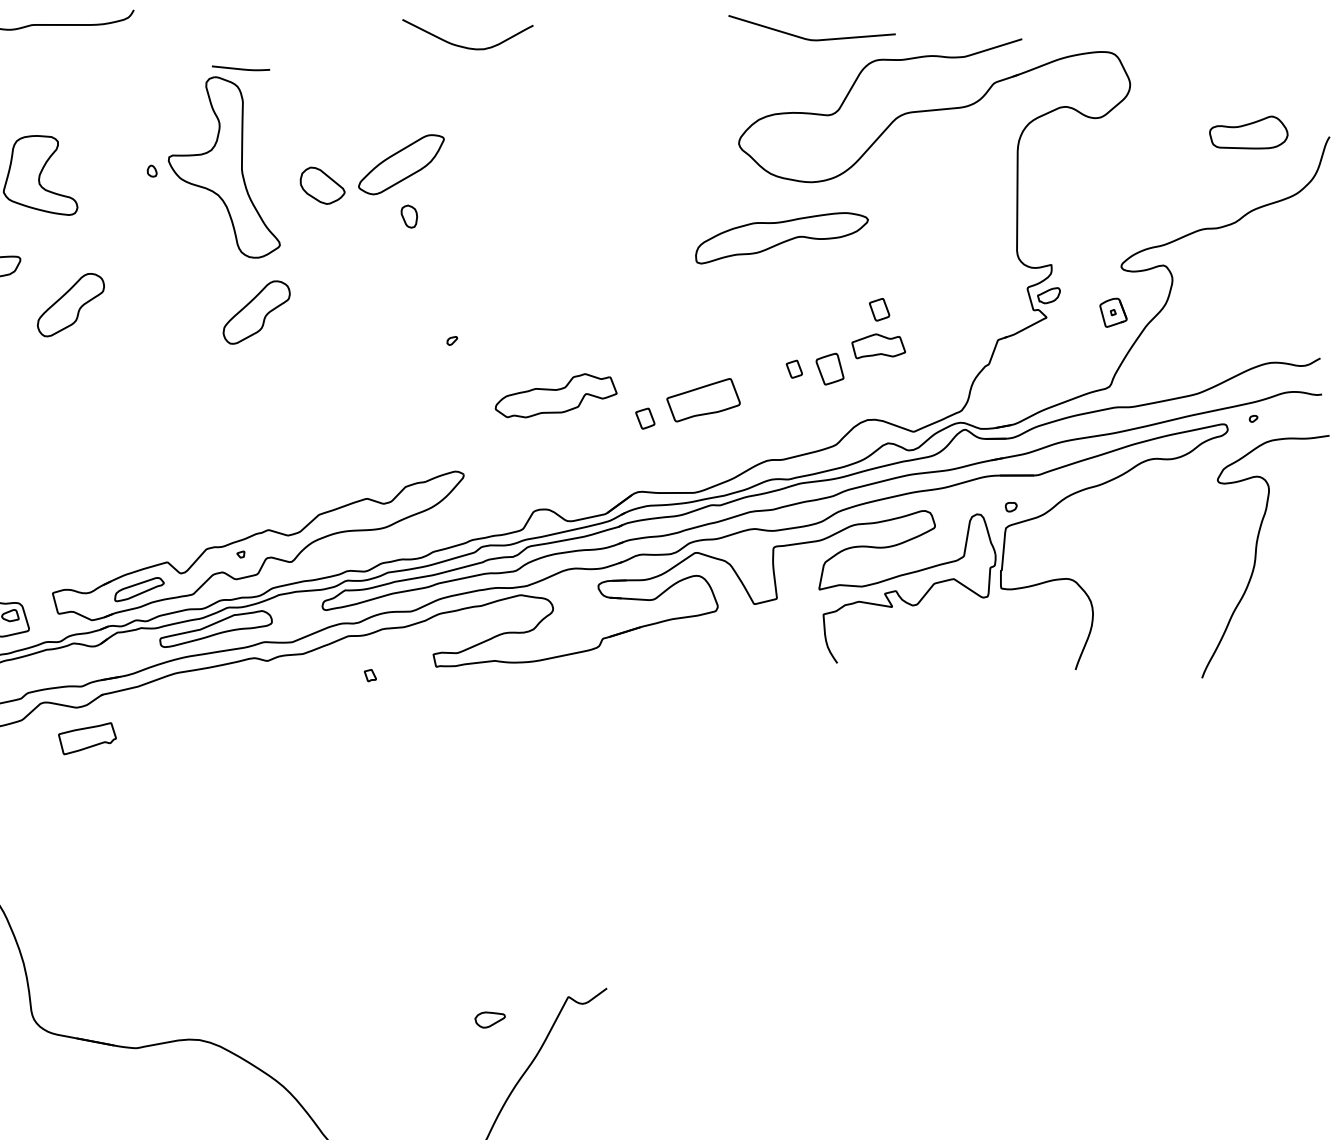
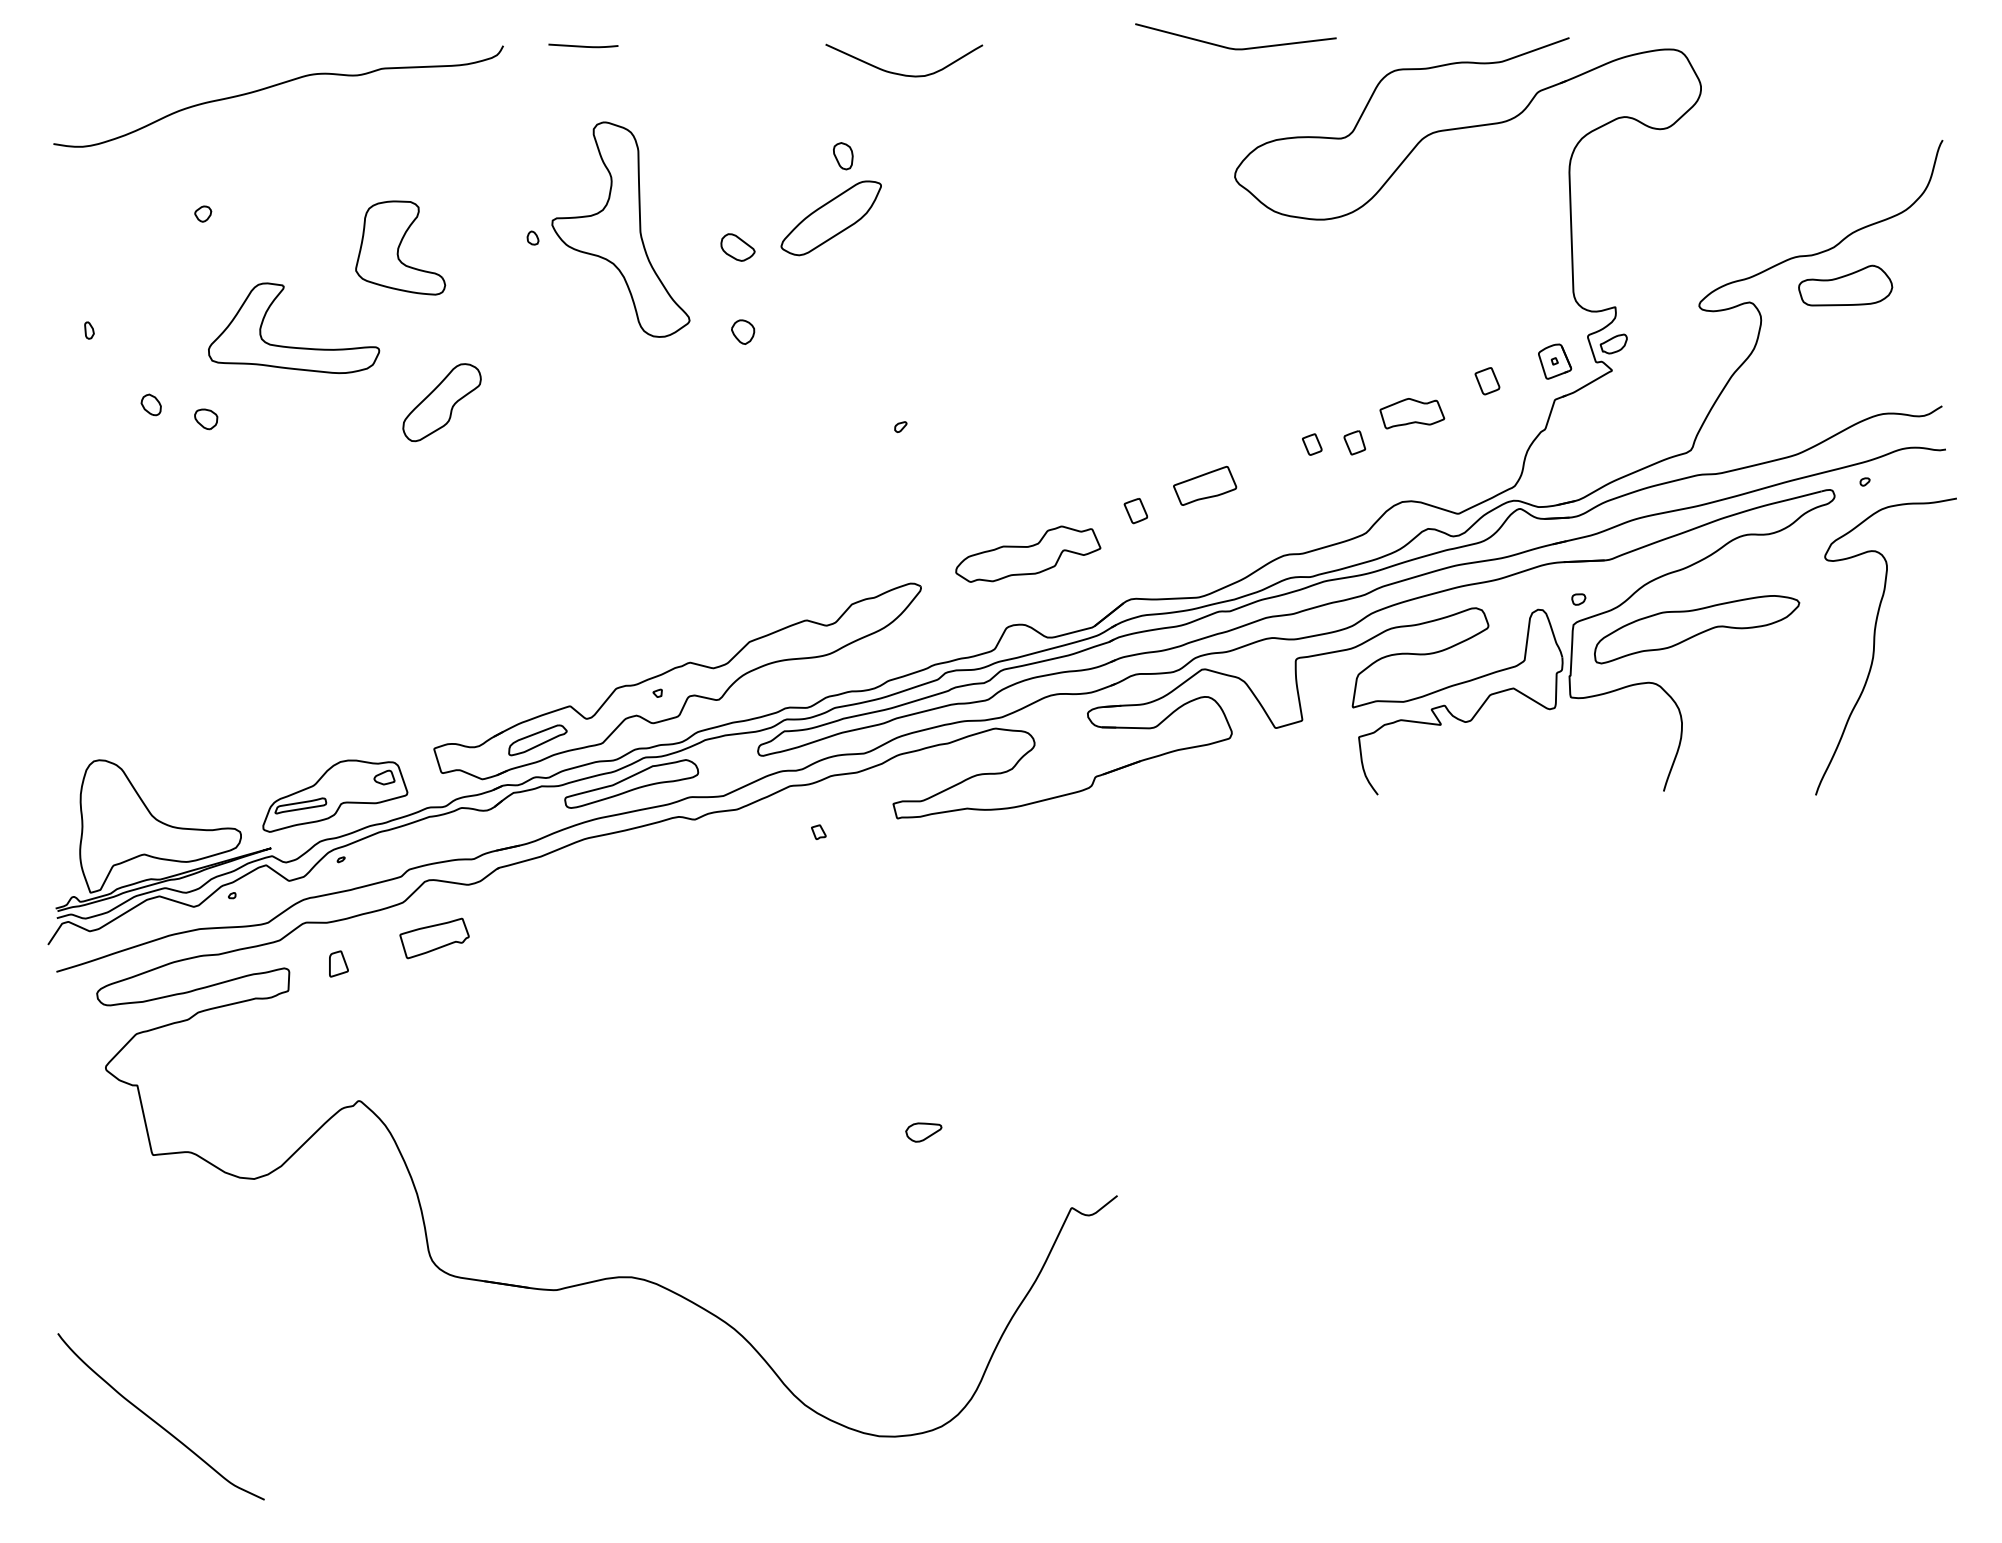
curve: (807, 38) -> (1231, 47), moved
curve: (241, 68) -> (583, 45), moved
part: (1248, 132) -> (1845, 285), moved
part: (322, 185) -> (737, 247), size x0.62
part: (409, 216) -> (843, 156), moved
part: (782, 238) -> (1697, 629), moved
part: (324, 256) -> (743, 331), added
part: (879, 310) -> (1487, 381), moved
part: (256, 312) -> (664, 402), removed
part: (1113, 312) -> (1555, 361), moved
part: (829, 368) -> (1354, 442), size x0.62
part: (556, 395) -> (1028, 553), moved
part: (704, 399) -> (1205, 485), size x0.71
part: (87, 738) -> (434, 938), moved
part: (489, 1020) -> (923, 1132), moved

